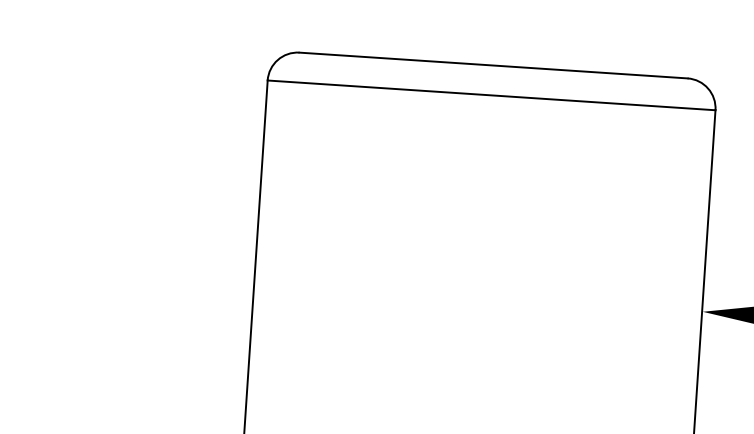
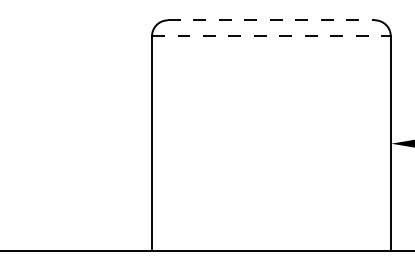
line: (493, 65) -> (271, 20), solid -> dashed
line: (491, 95) -> (271, 36), solid -> dashed

